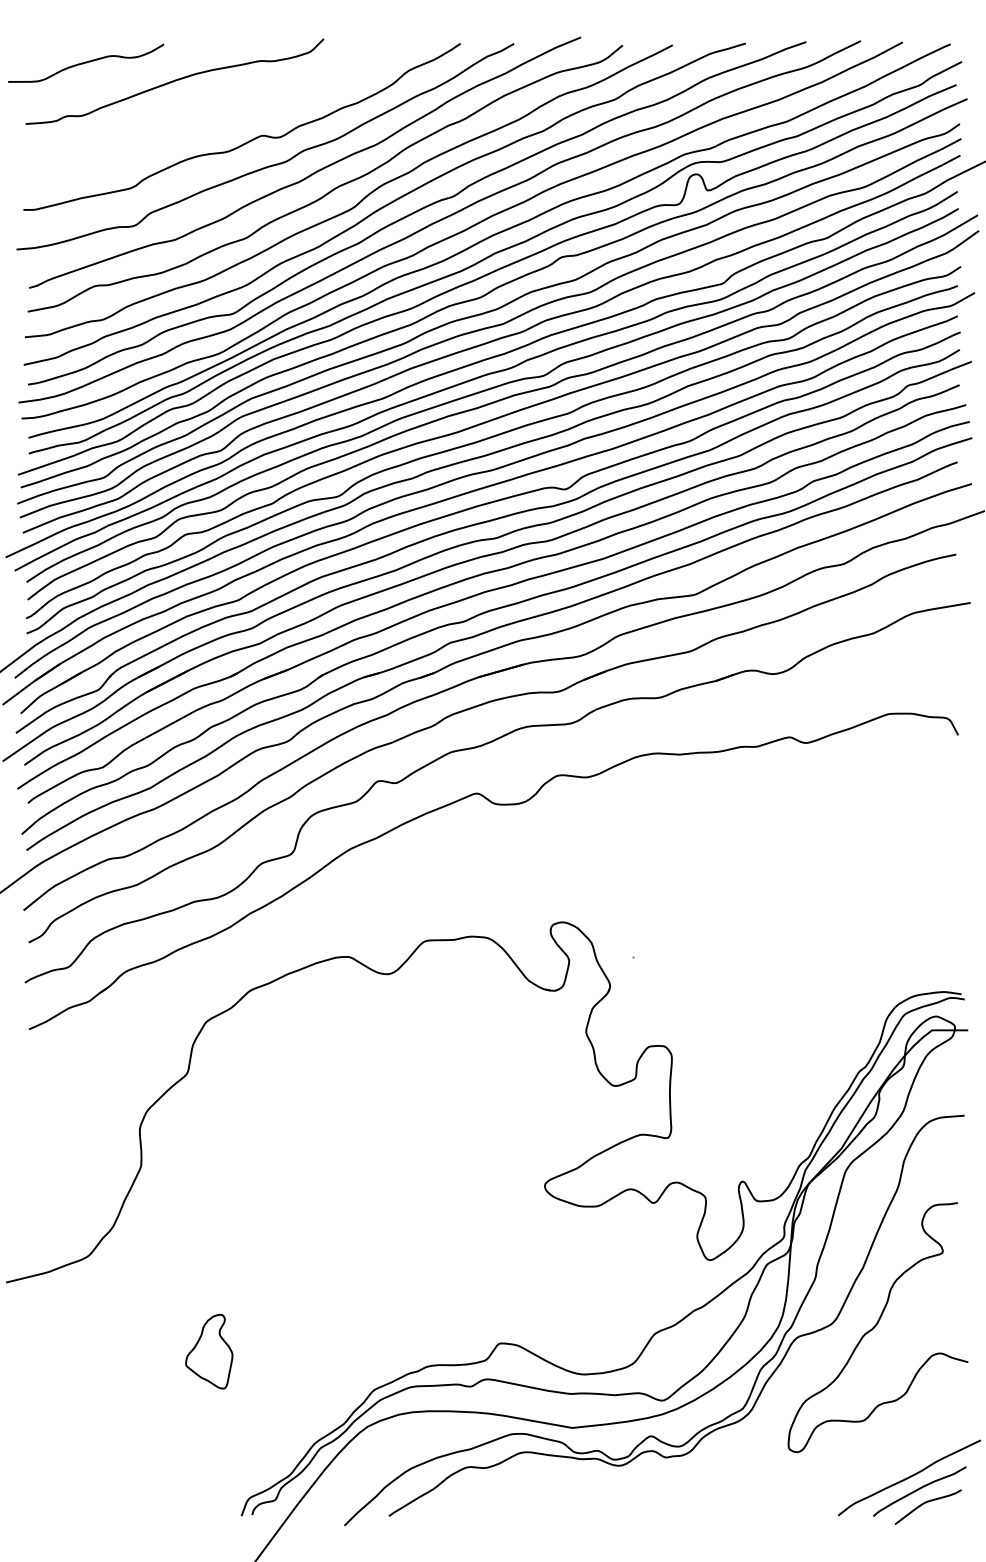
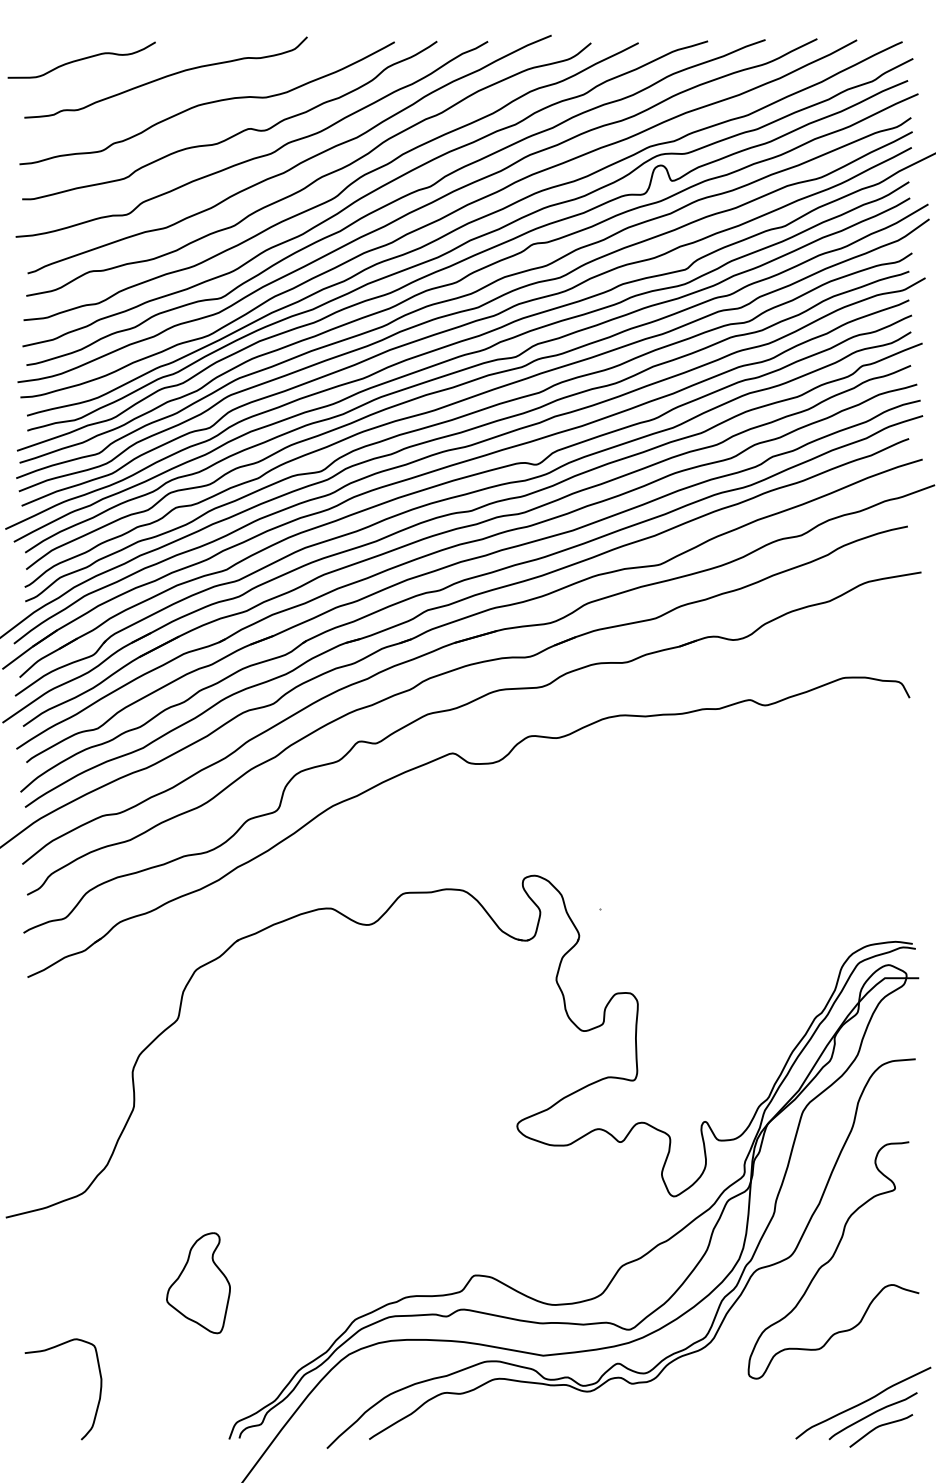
curve: (217, 108) -> (206, 103), added
part: (209, 1351) -> (198, 1283), size x1.43
curve: (104, 1469) -> (99, 1395), added

